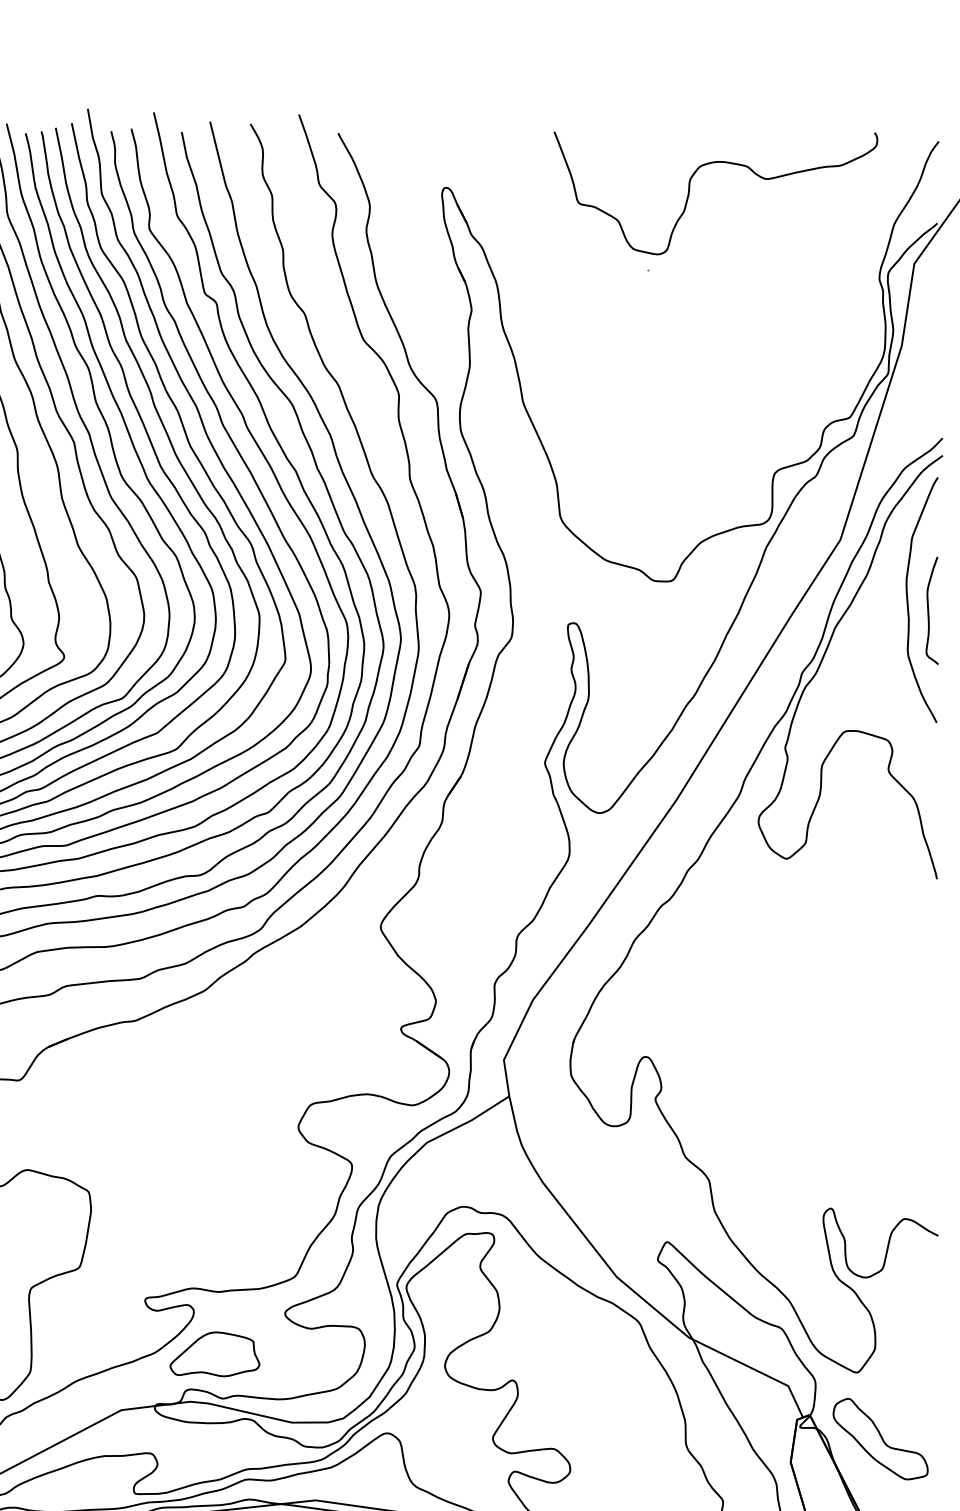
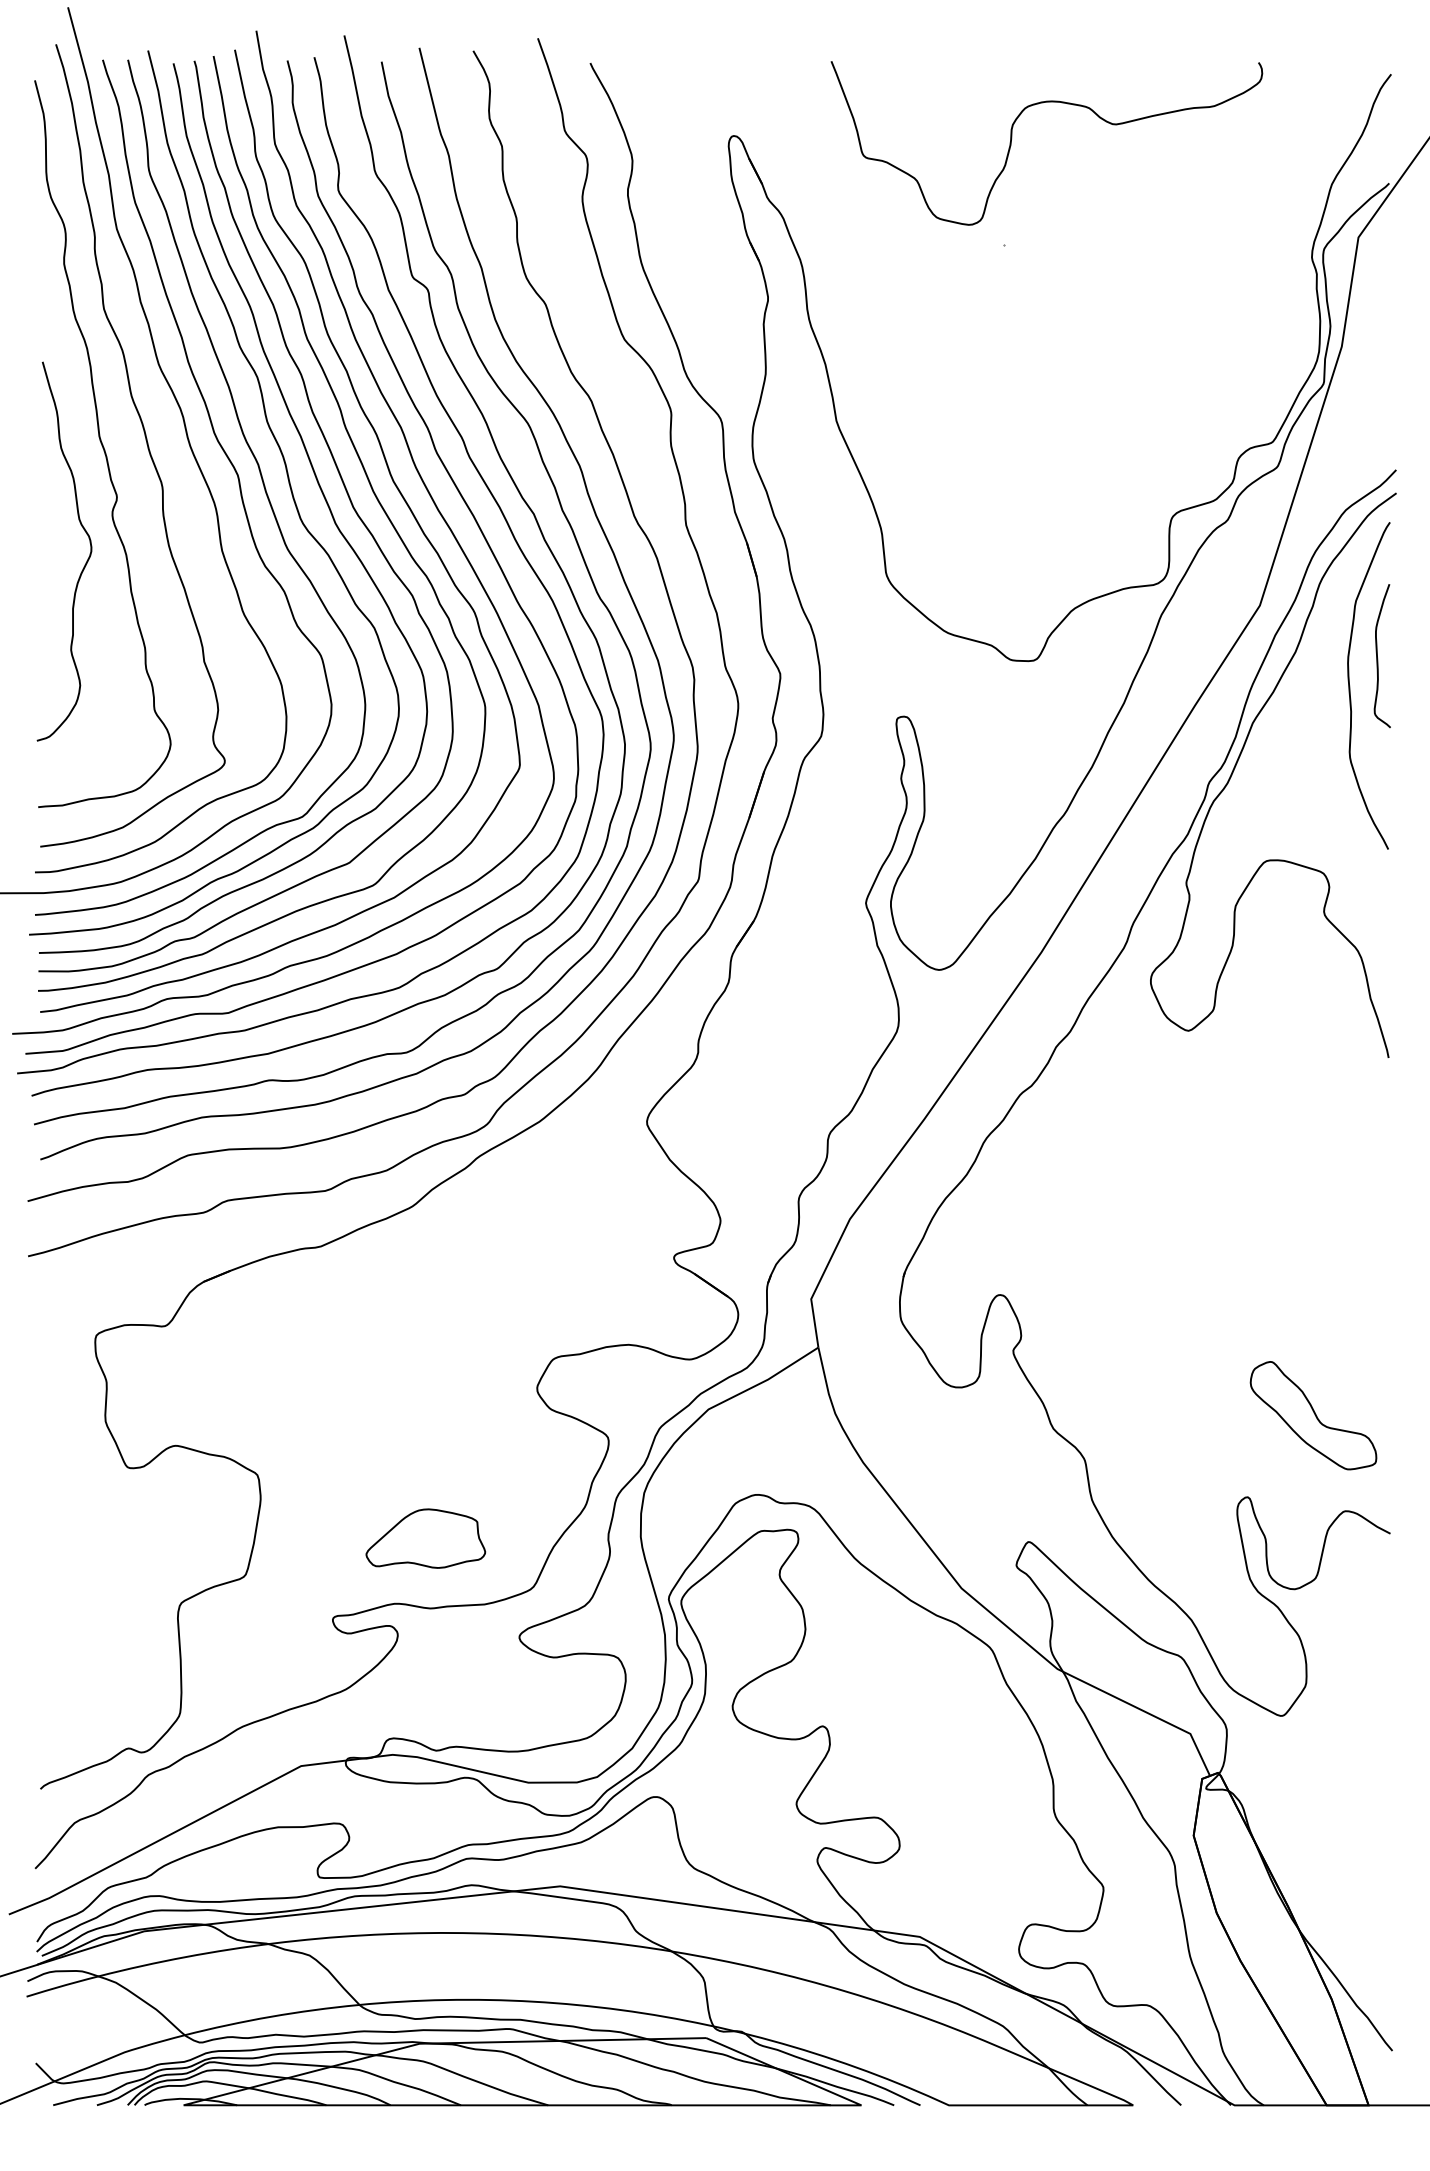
curve: (690, 189) -> (1012, 138), moved
curve: (929, 612) -> (1378, 658), moved
part: (214, 1354) -> (425, 1538), moved
part: (880, 1438) -> (1313, 1415), moved

